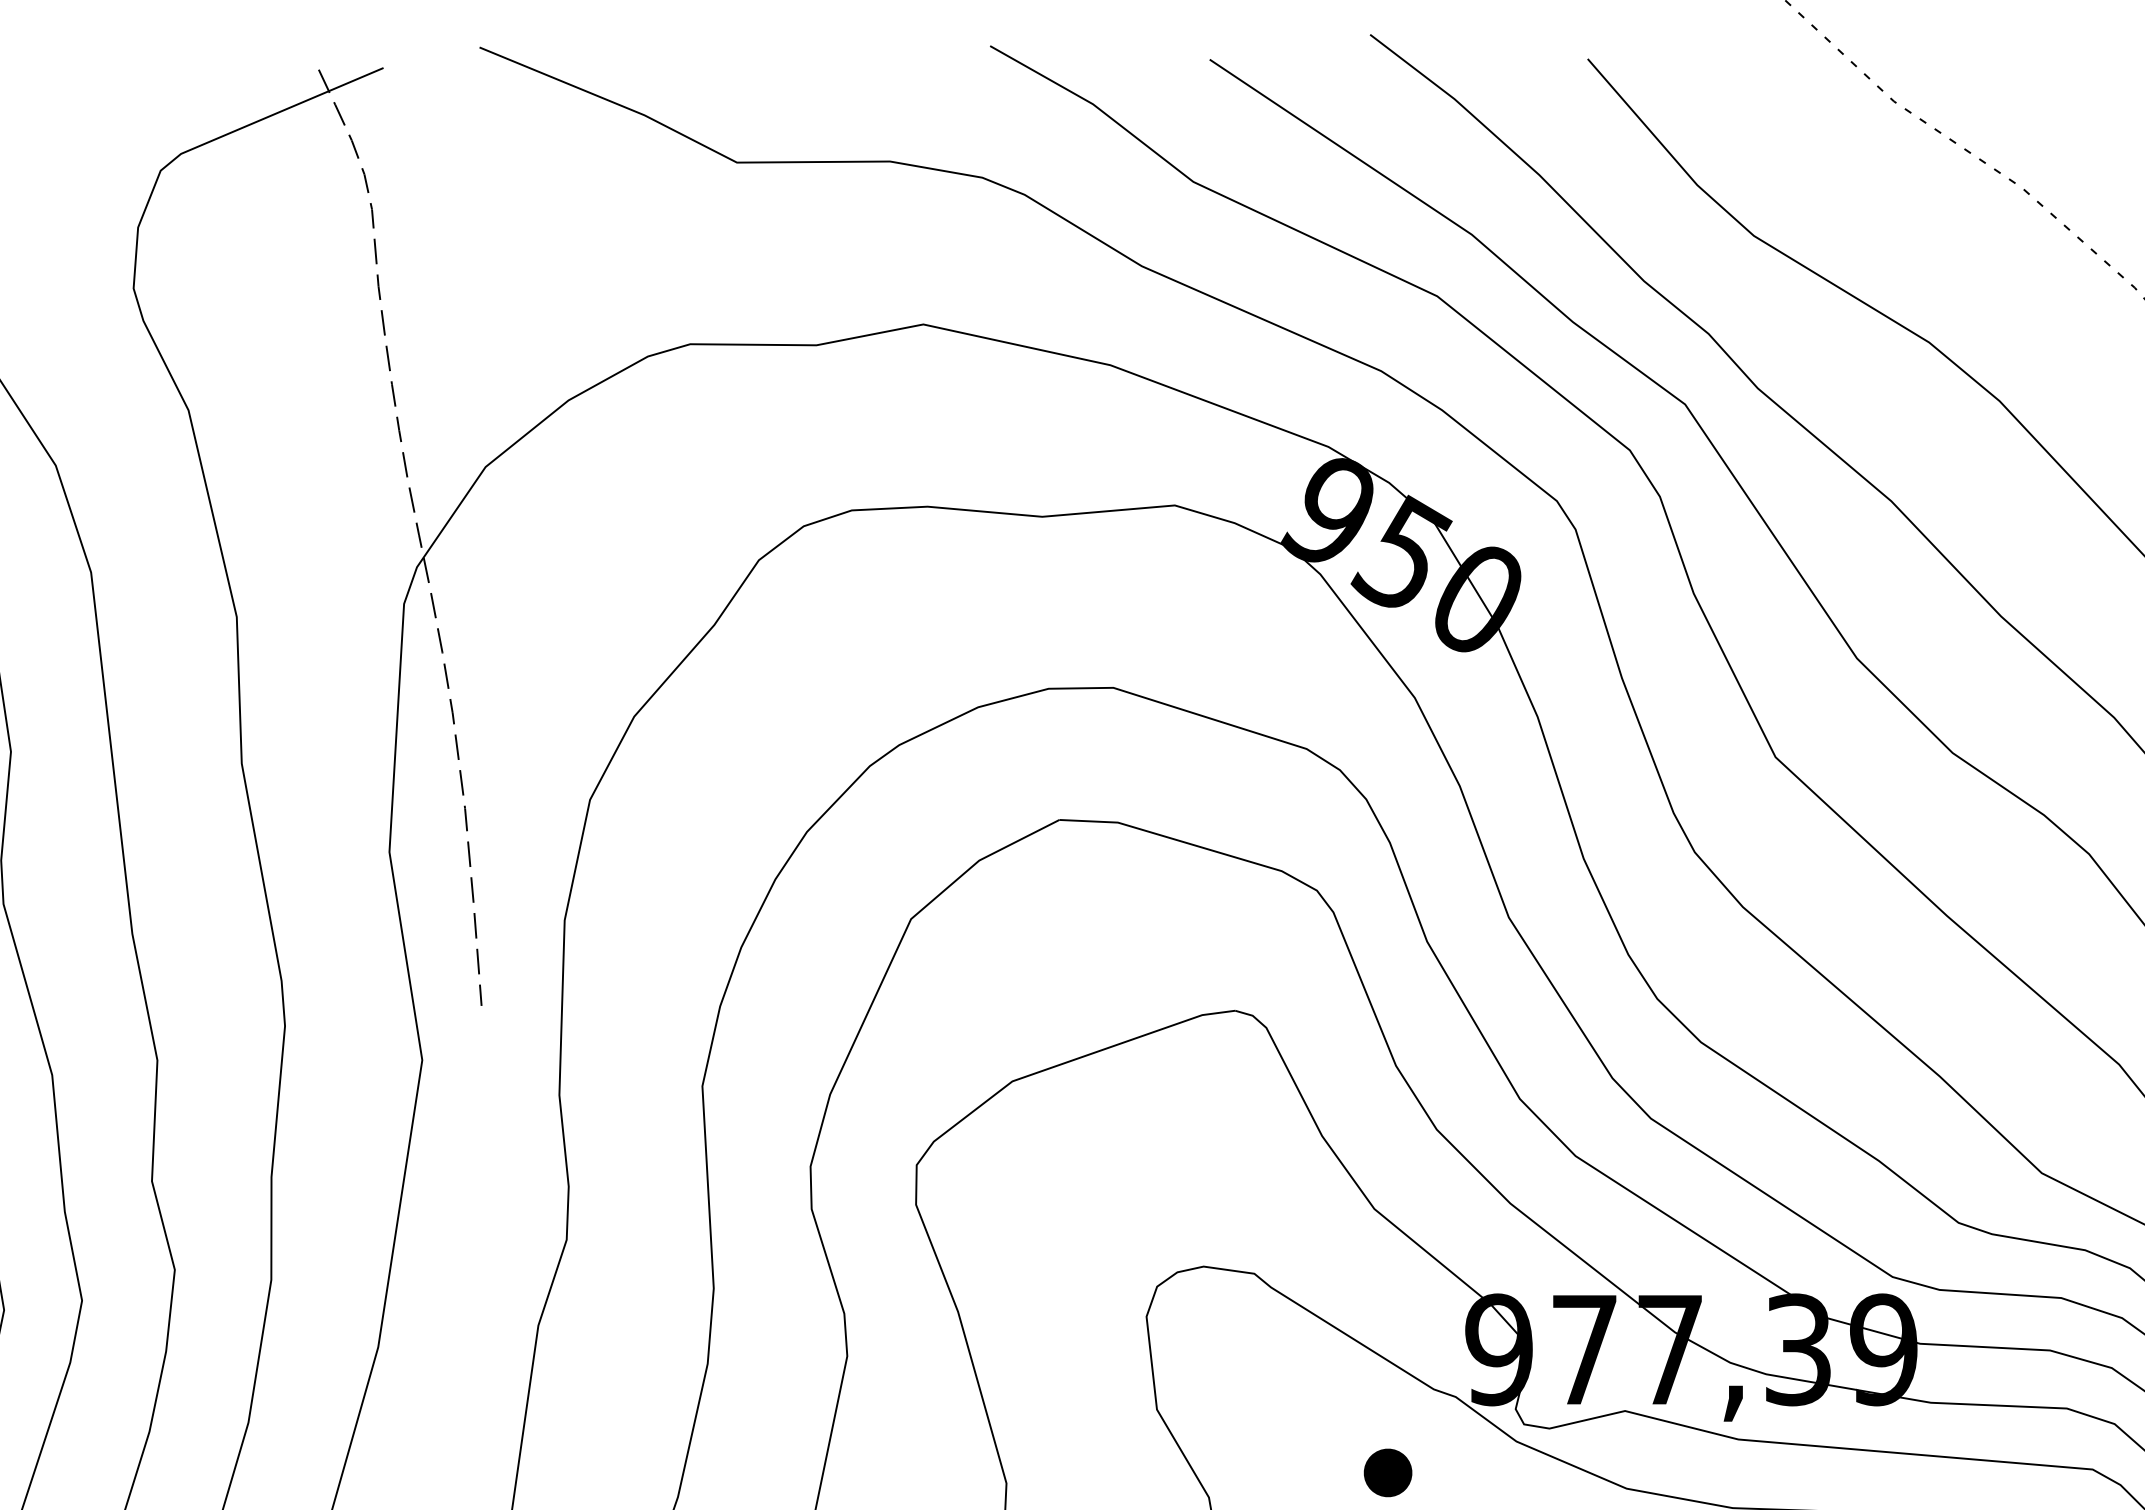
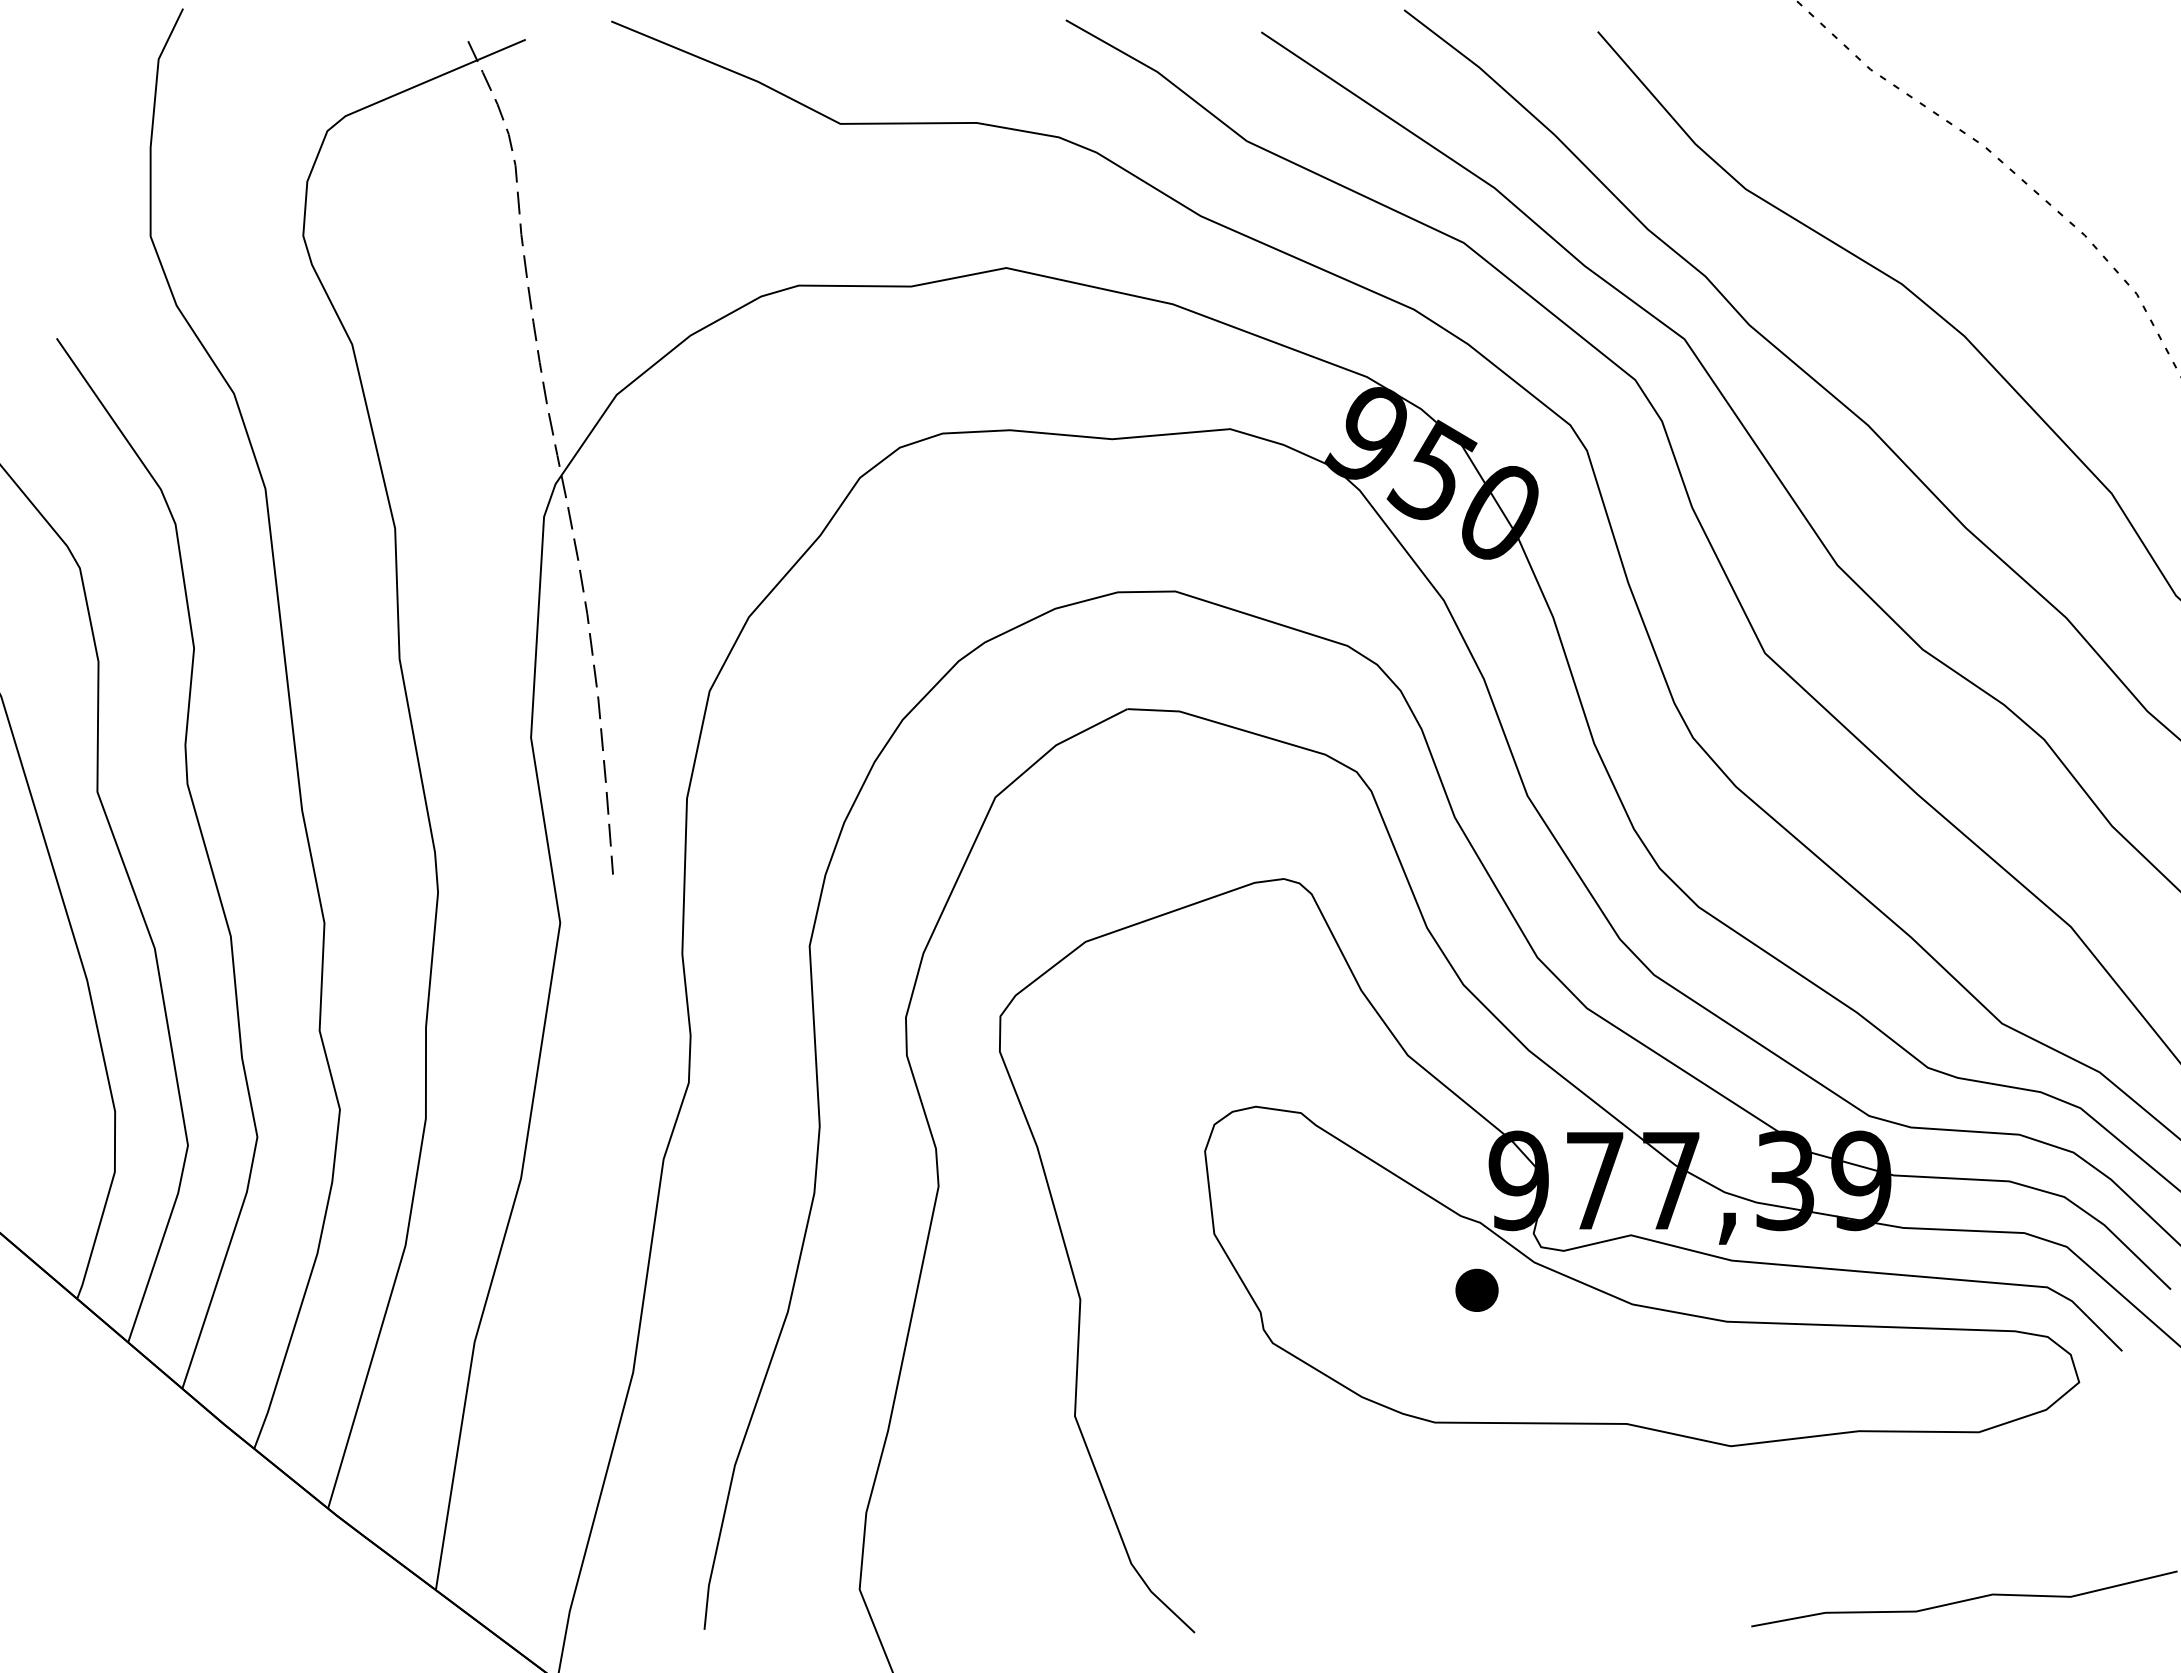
part: (1387, 1471) -> (1476, 1289), moved

